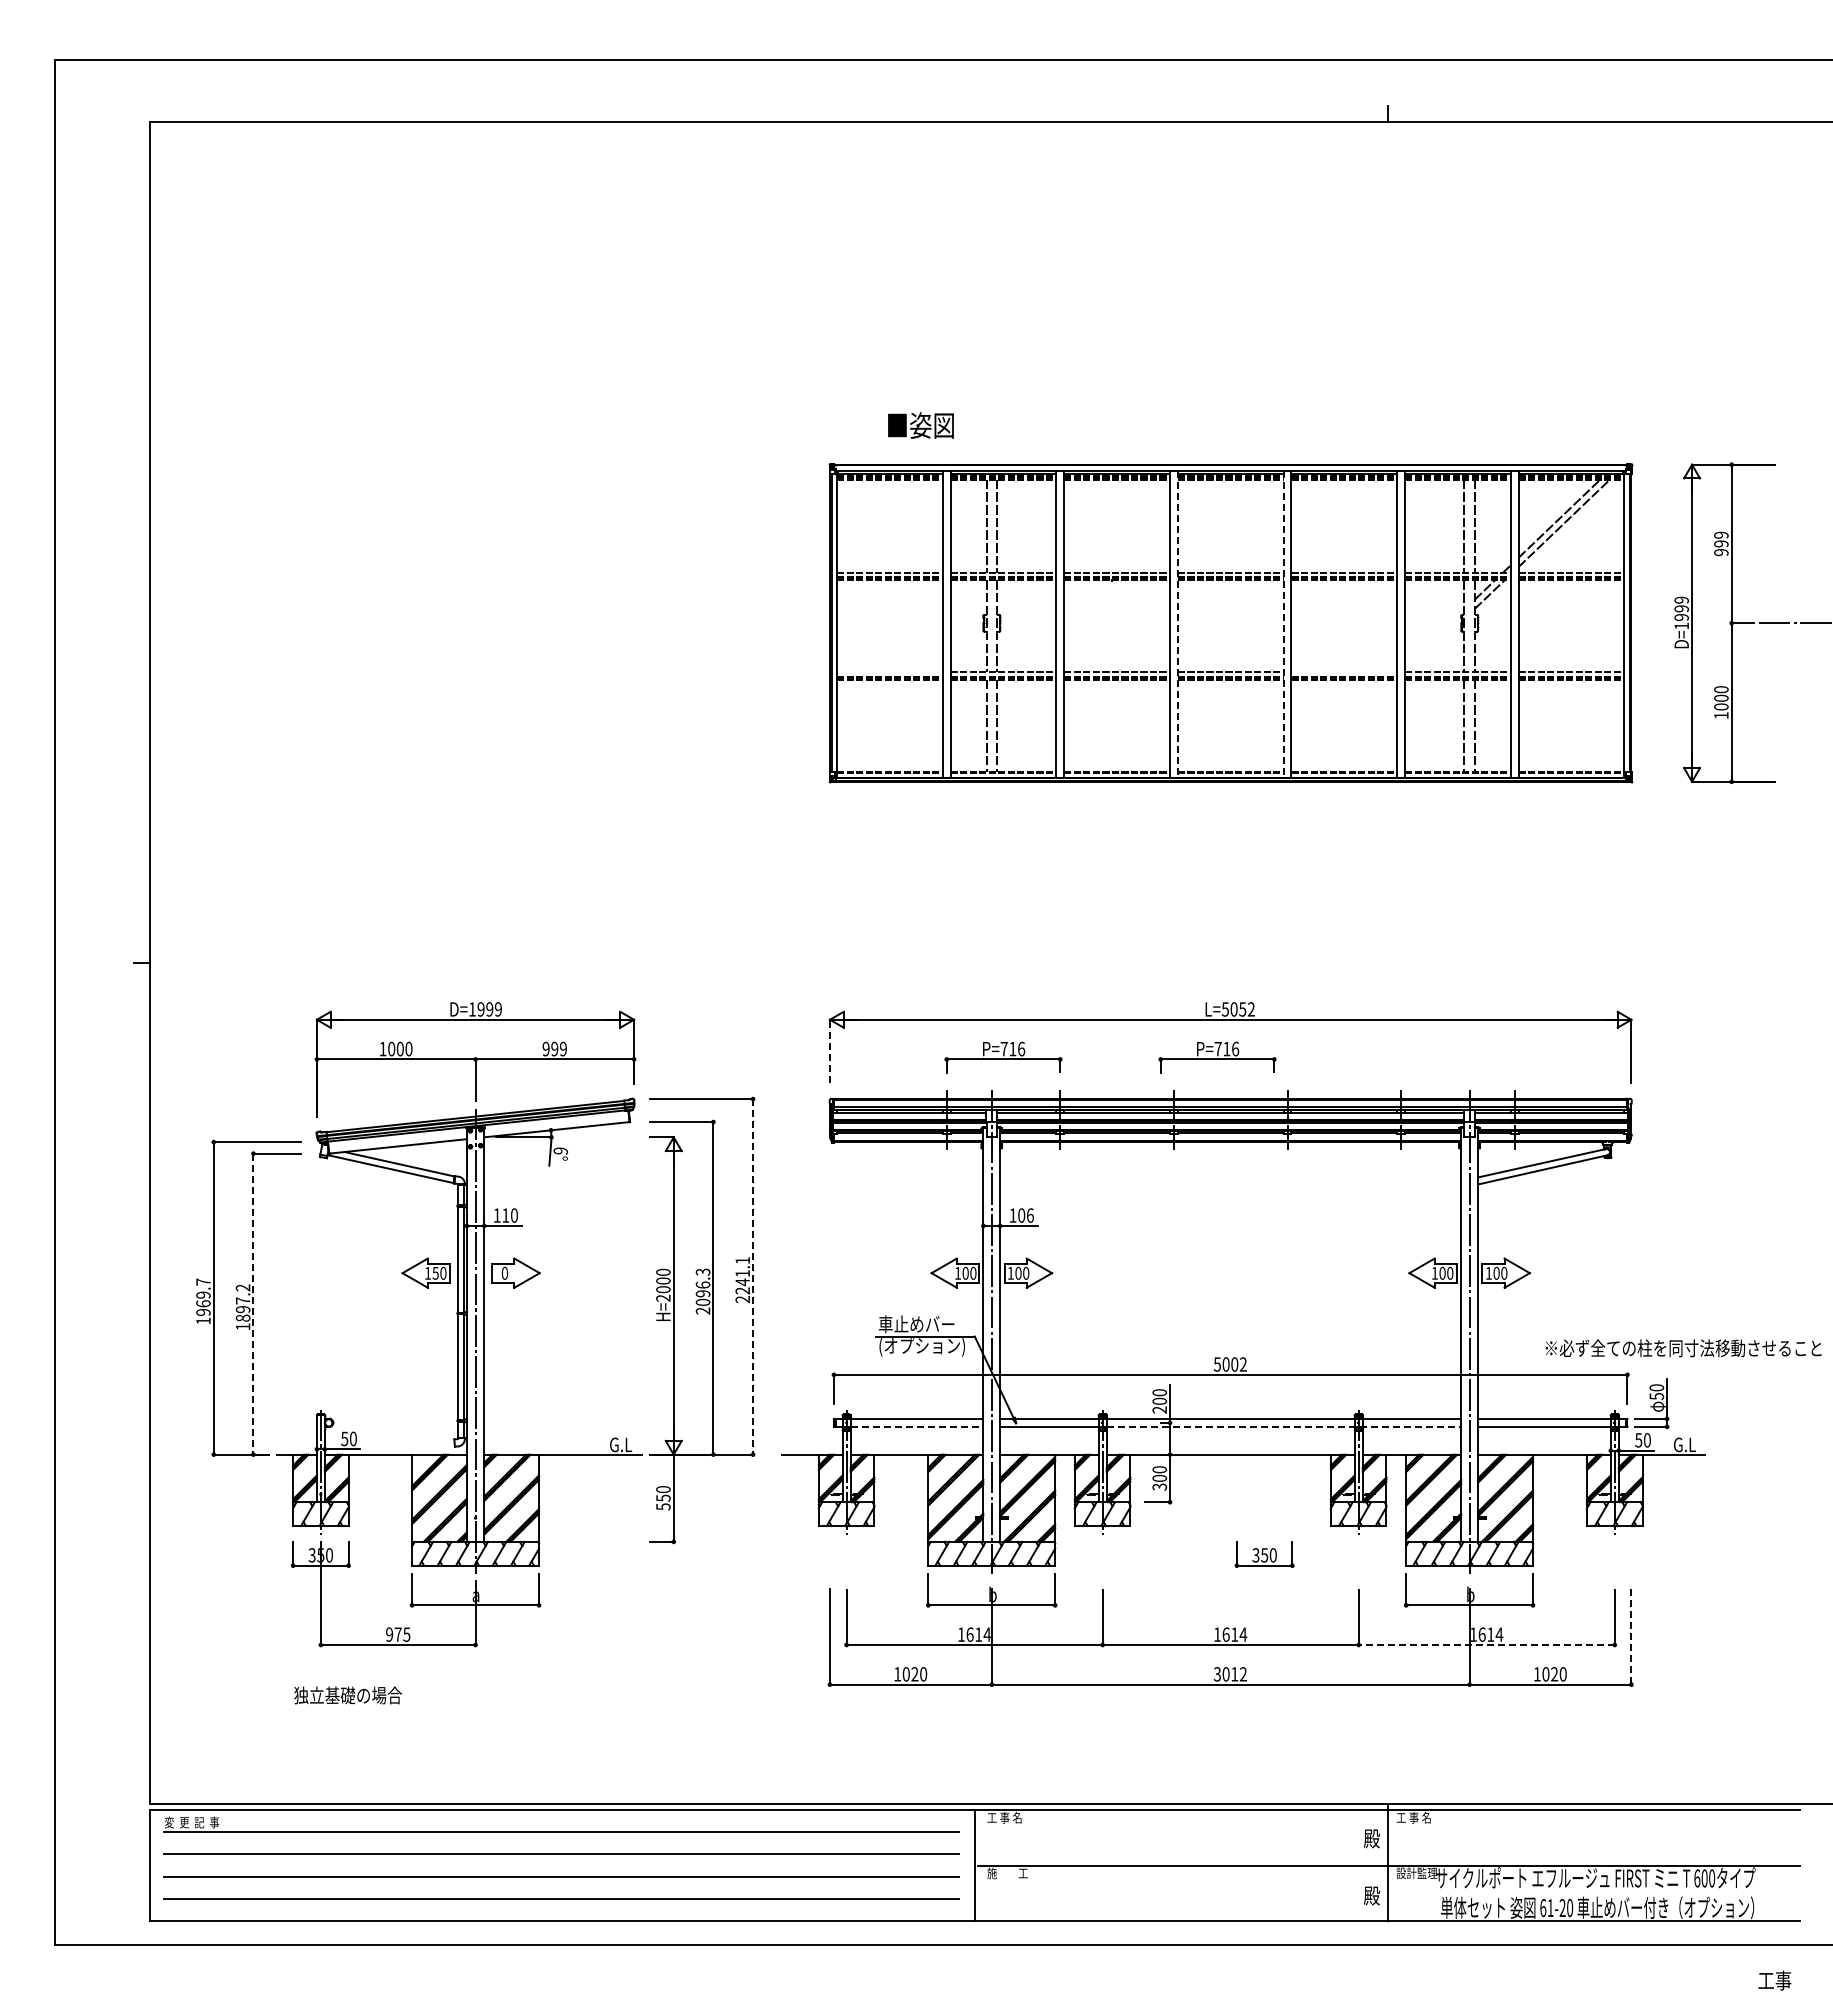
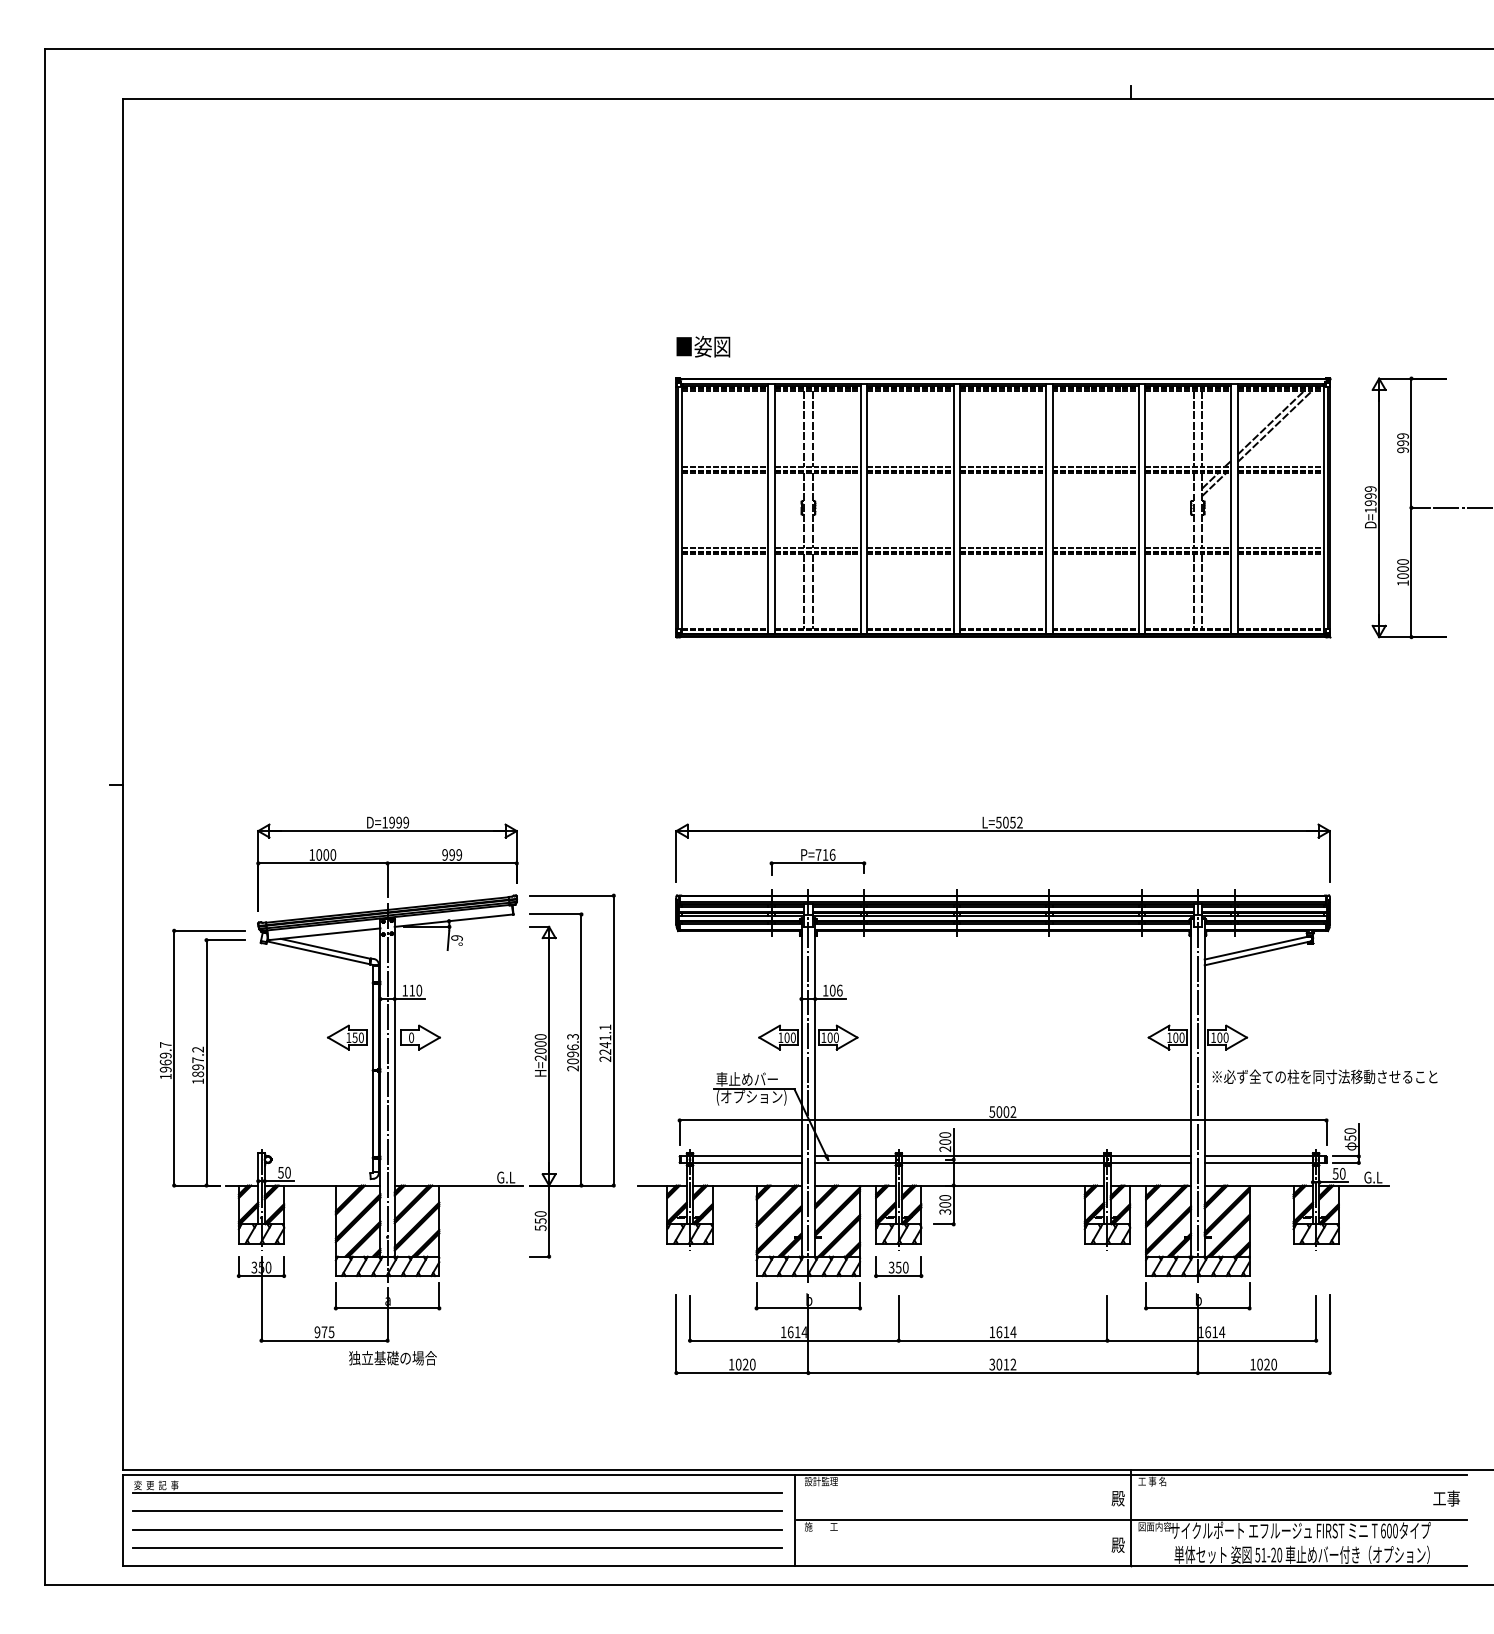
text: (920, 425) -> (702, 346), moved
line: (1177, 624) -> (959, 508), dashed -> solid
line: (1283, 624) -> (1046, 508), dashed -> solid
line: (889, 672) -> (724, 548), added
line: (1344, 672) -> (1095, 548), added
line: (829, 1051) -> (676, 856), dashed -> solid
part: (1217, 1057) -> (992, 861), removed
line: (753, 1276) -> (614, 1040), dashed -> solid
line: (253, 1304) -> (206, 1063), dashed -> solid
text: (1683, 1348) -> (1324, 1077), moved
line: (917, 1426) -> (747, 1162), dashed -> solid
line: (1284, 1426) -> (1046, 1162), dashed -> solid
part: (1264, 1554) -> (898, 1266), moved
line: (1631, 1637) -> (1329, 1334), dashed -> solid
line: (1486, 1645) -> (1211, 1341), dashed -> solid
text: (347, 1695) -> (392, 1358), moved
text: (1007, 1817) -> (821, 1481), 工 事 名 -> 設計監理
text: (1416, 1873) -> (1154, 1526), 設計監理 -> 図面内容
text: (1543, 1908) -> (1258, 1555), 61-20 -> 51-20
text: (1774, 1980) -> (1446, 1498), moved

